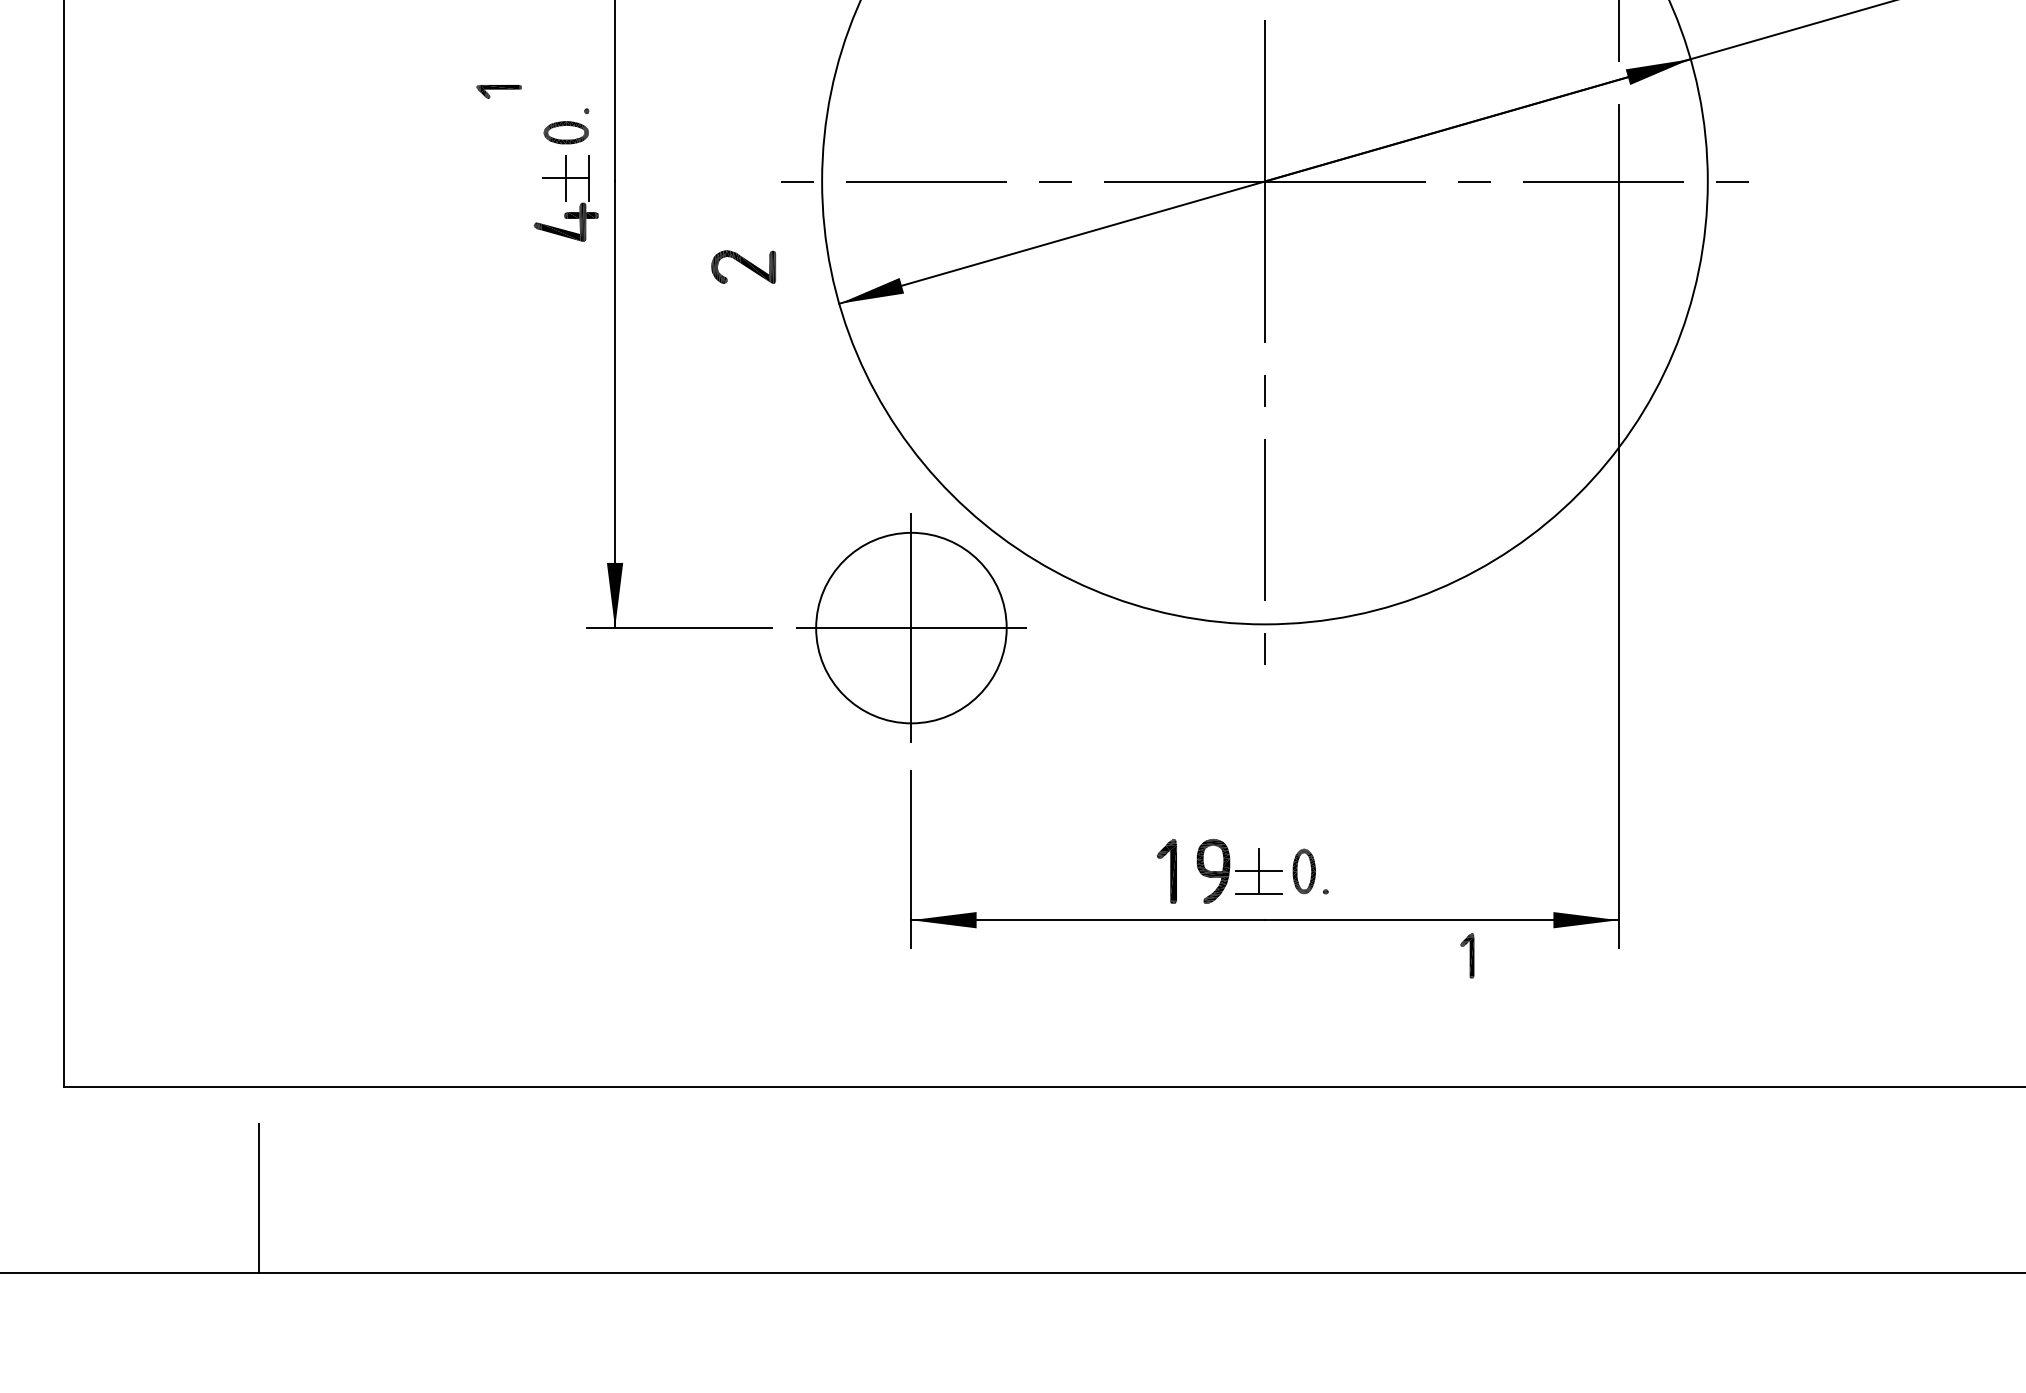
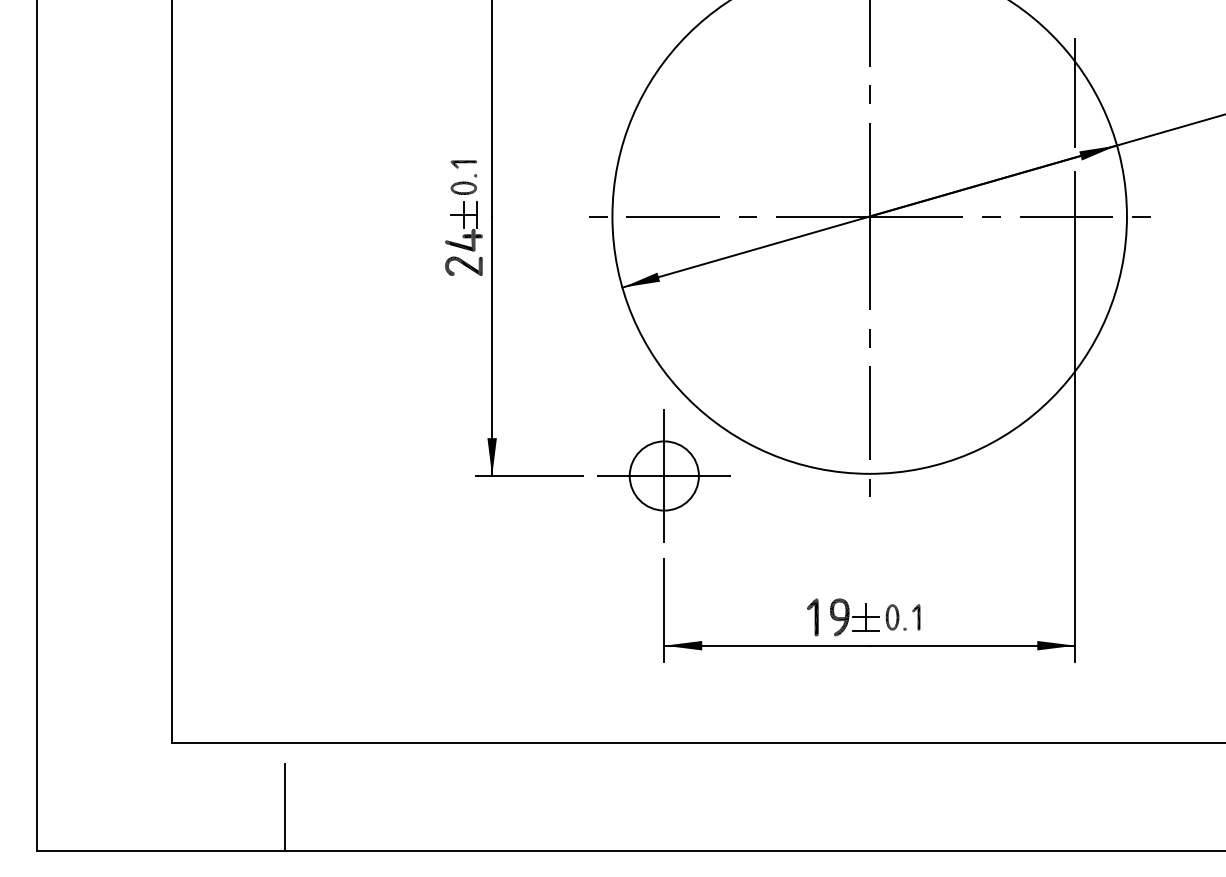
part: (498, 91) -> (463, 164), moved
part: (743, 265) -> (463, 265), moved
circle: (909, 627) -> (663, 475), size x0.62
part: (1467, 956) -> (916, 617), moved

